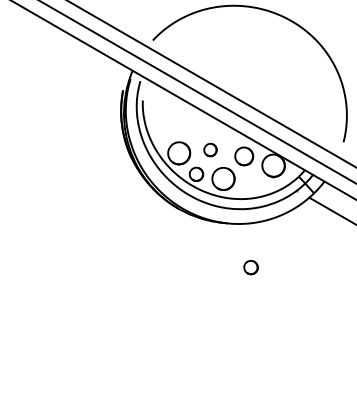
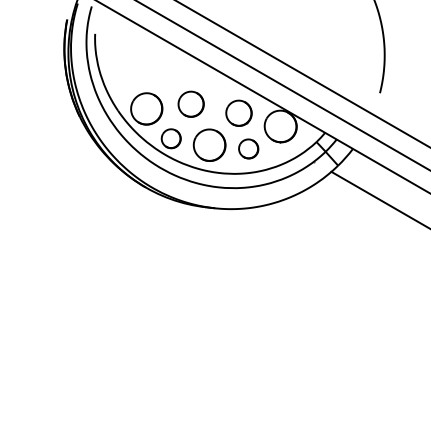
part: (210, 149) -> (191, 103), size x1.43
part: (250, 267) -> (247, 148), moved

